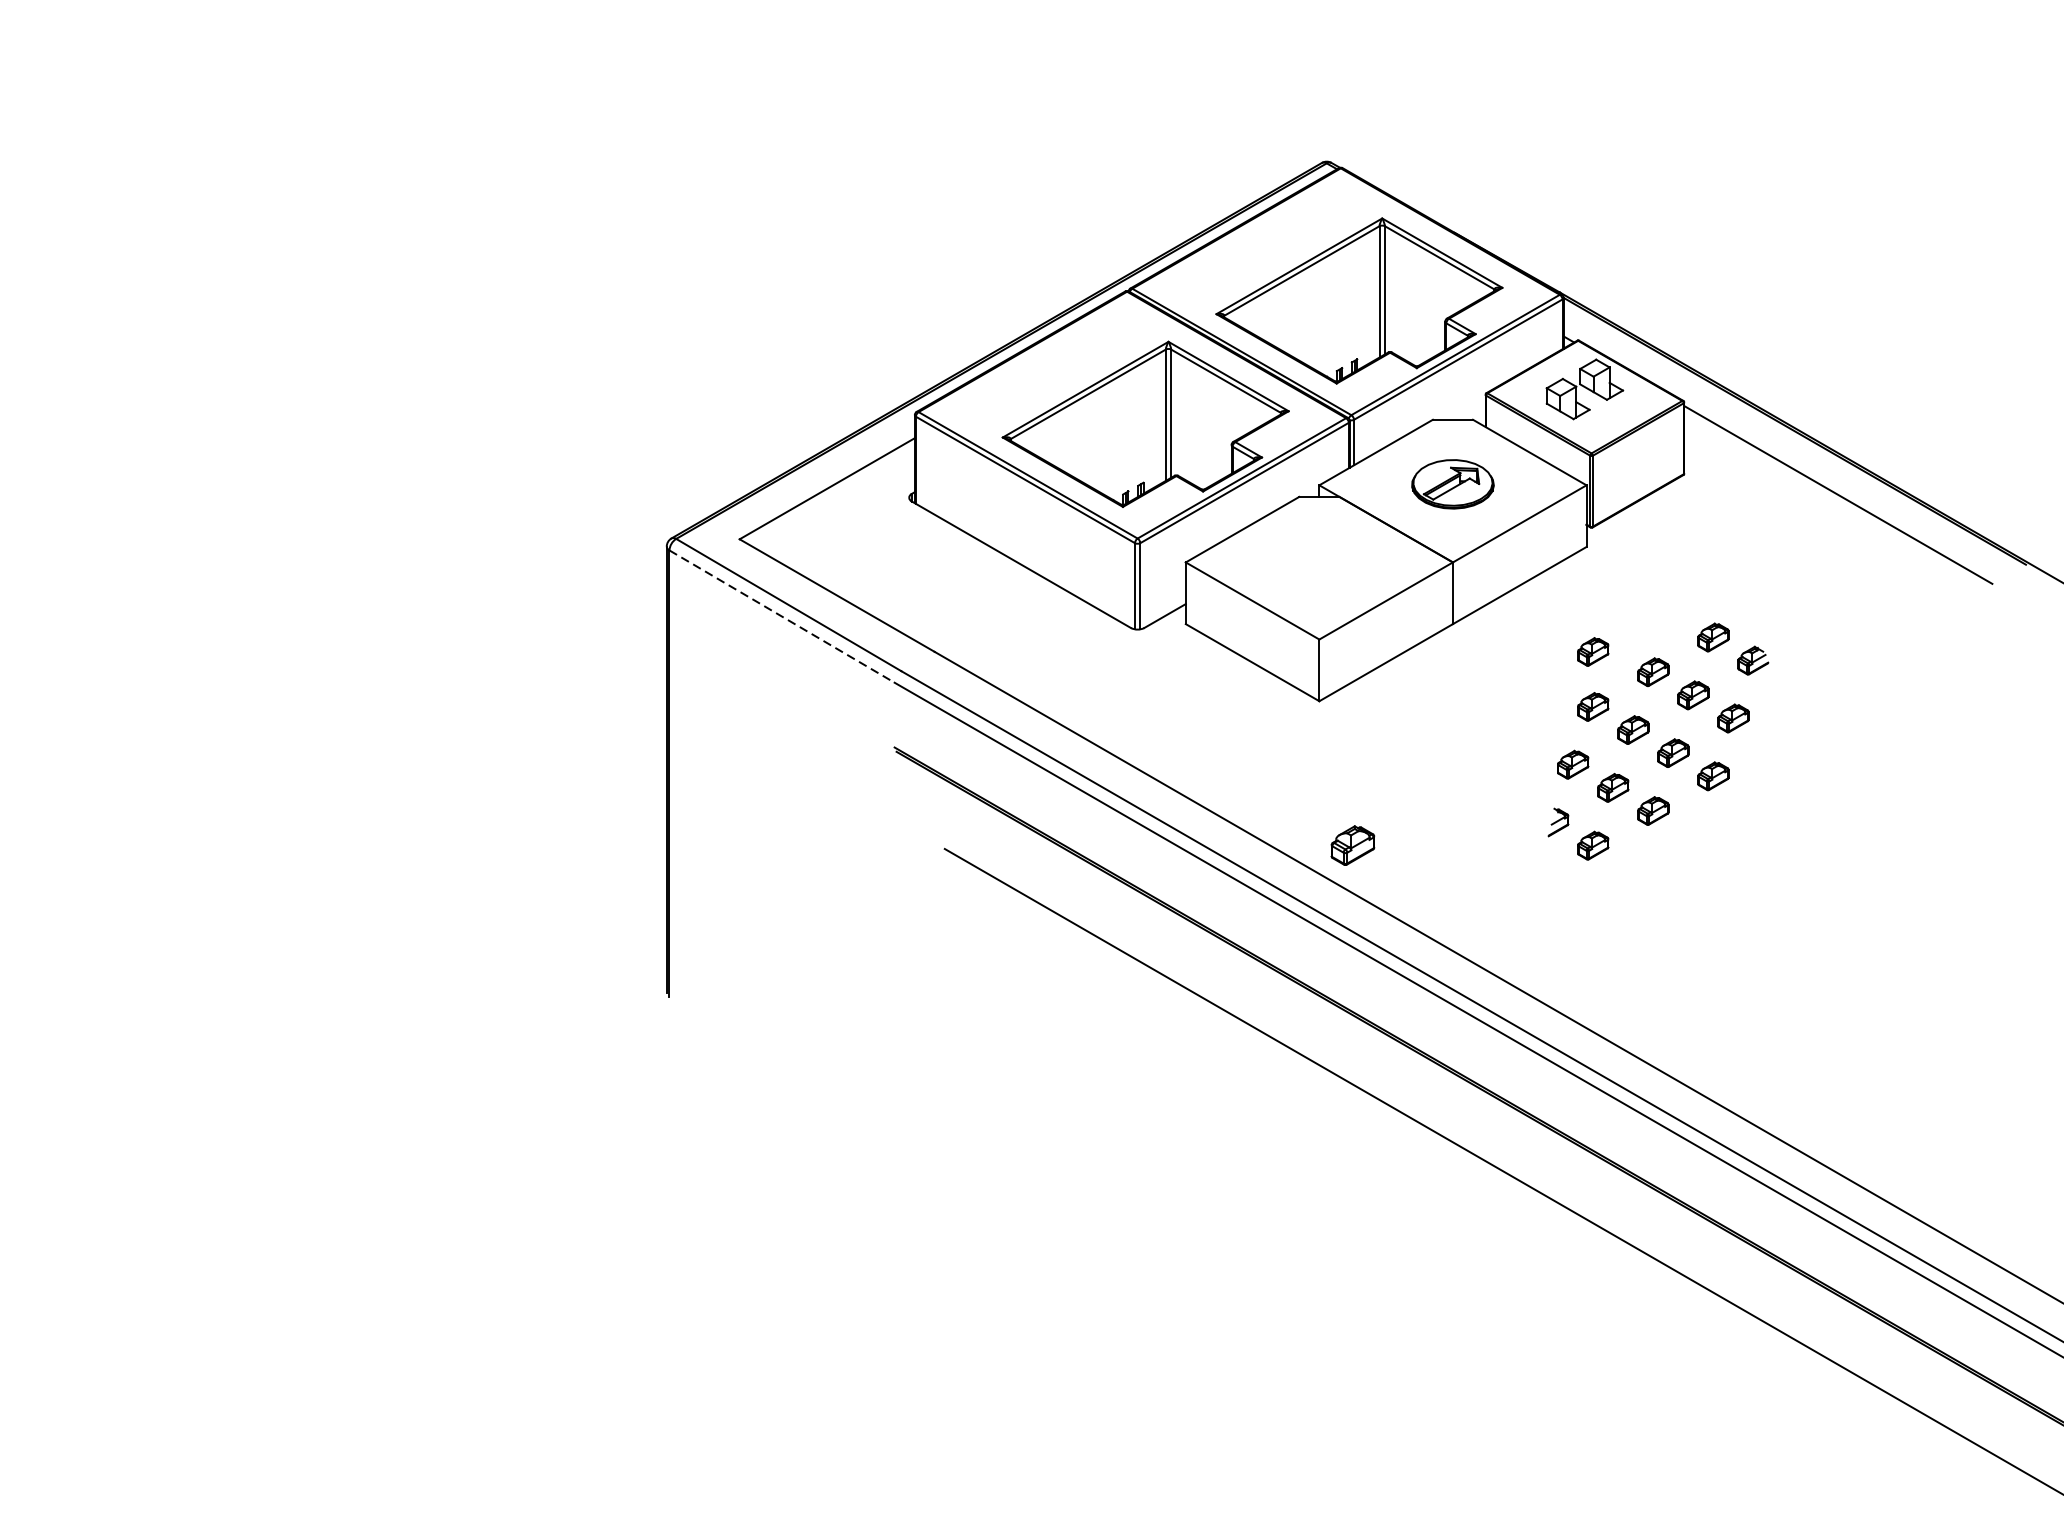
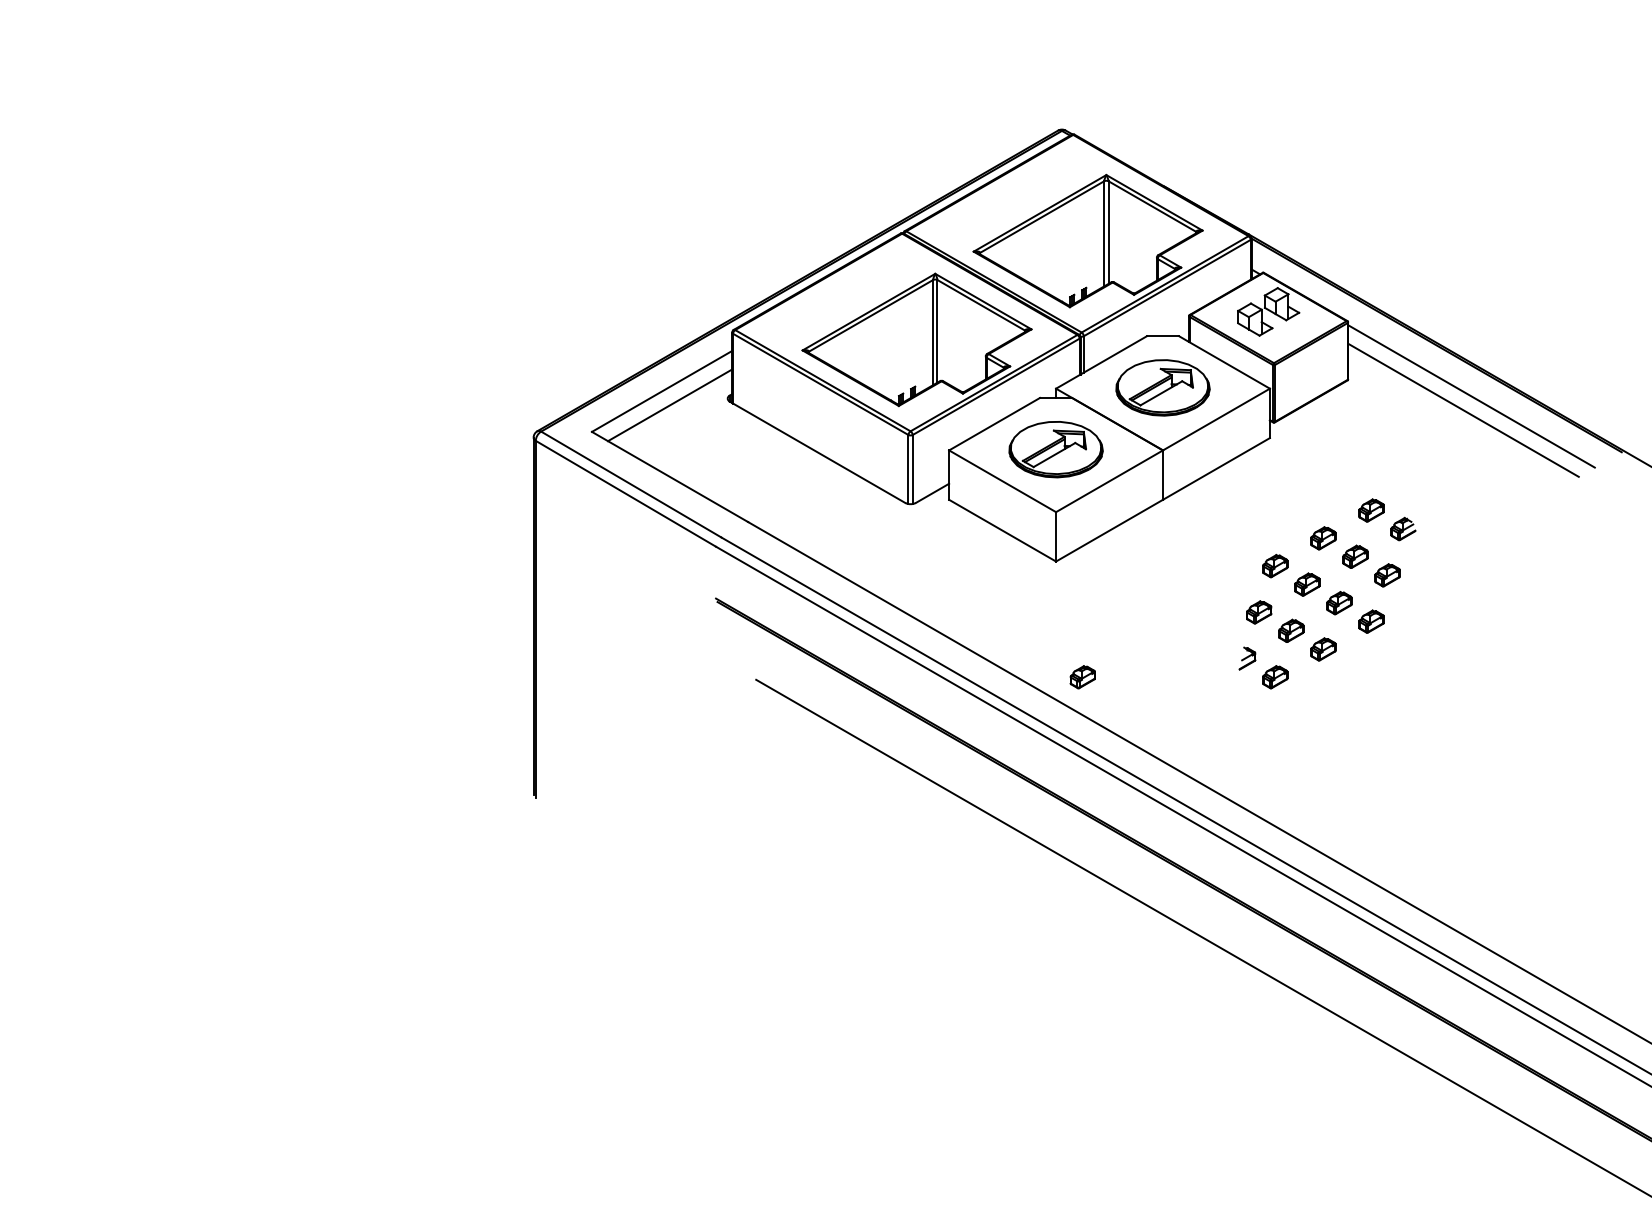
part: (1452, 483) -> (1162, 387), size x1.43
line: (837, 506) -> (670, 405), added
line: (1828, 511) -> (1463, 409), added
part: (1318, 561) -> (1055, 449), added
line: (781, 616) -> (625, 493), dashed -> solid
part: (1593, 651) -> (1275, 521), removed
part: (1352, 846) -> (1082, 677), size x0.71

